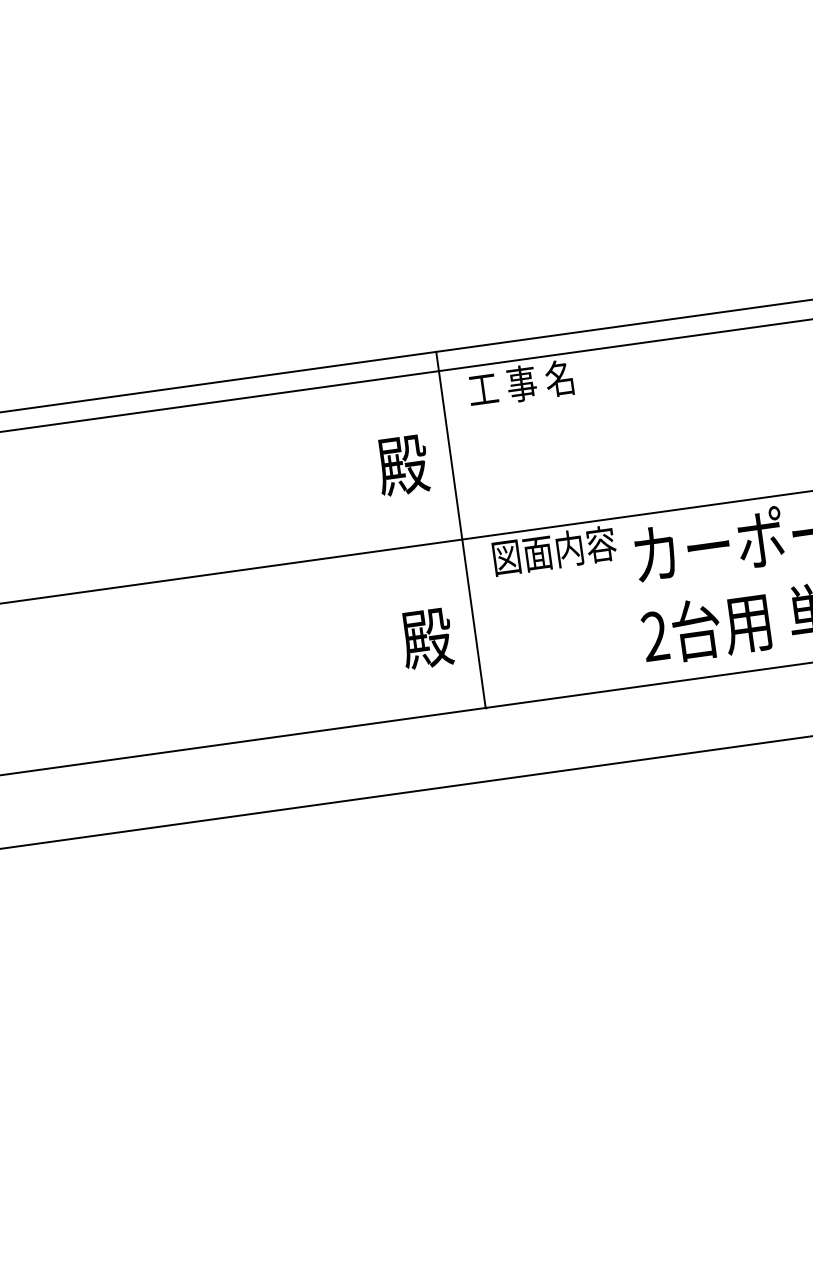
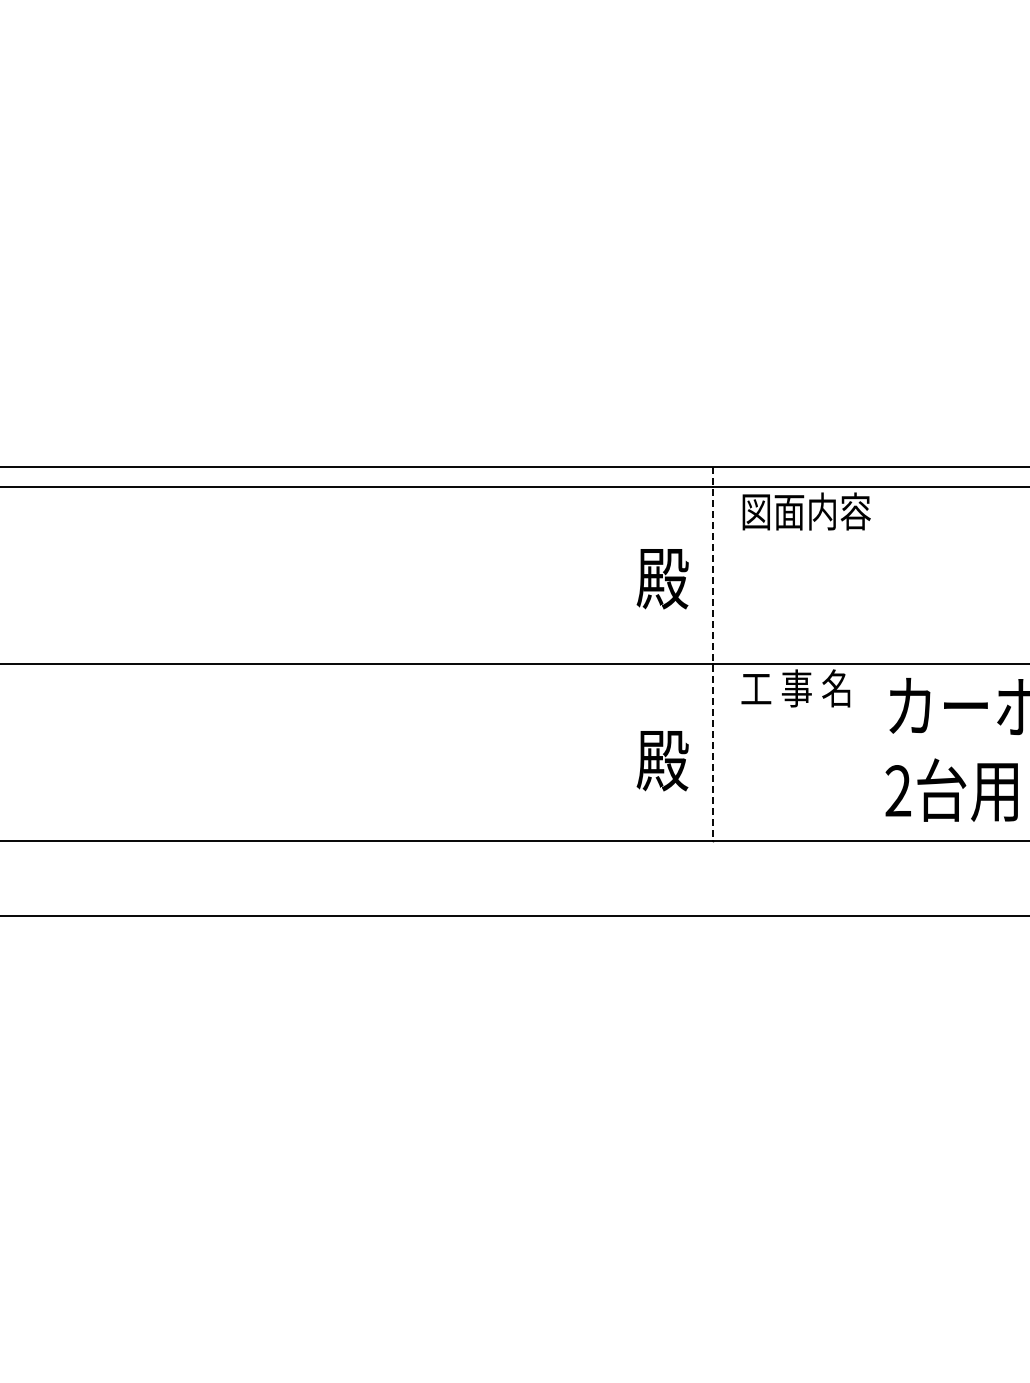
text: (530, 382) -> (805, 511), 工 事 名 -> 図面内容
line: (461, 530) -> (713, 654), solid -> dashed
text: (553, 550) -> (805, 688), 図面内容 -> 工 事 名

